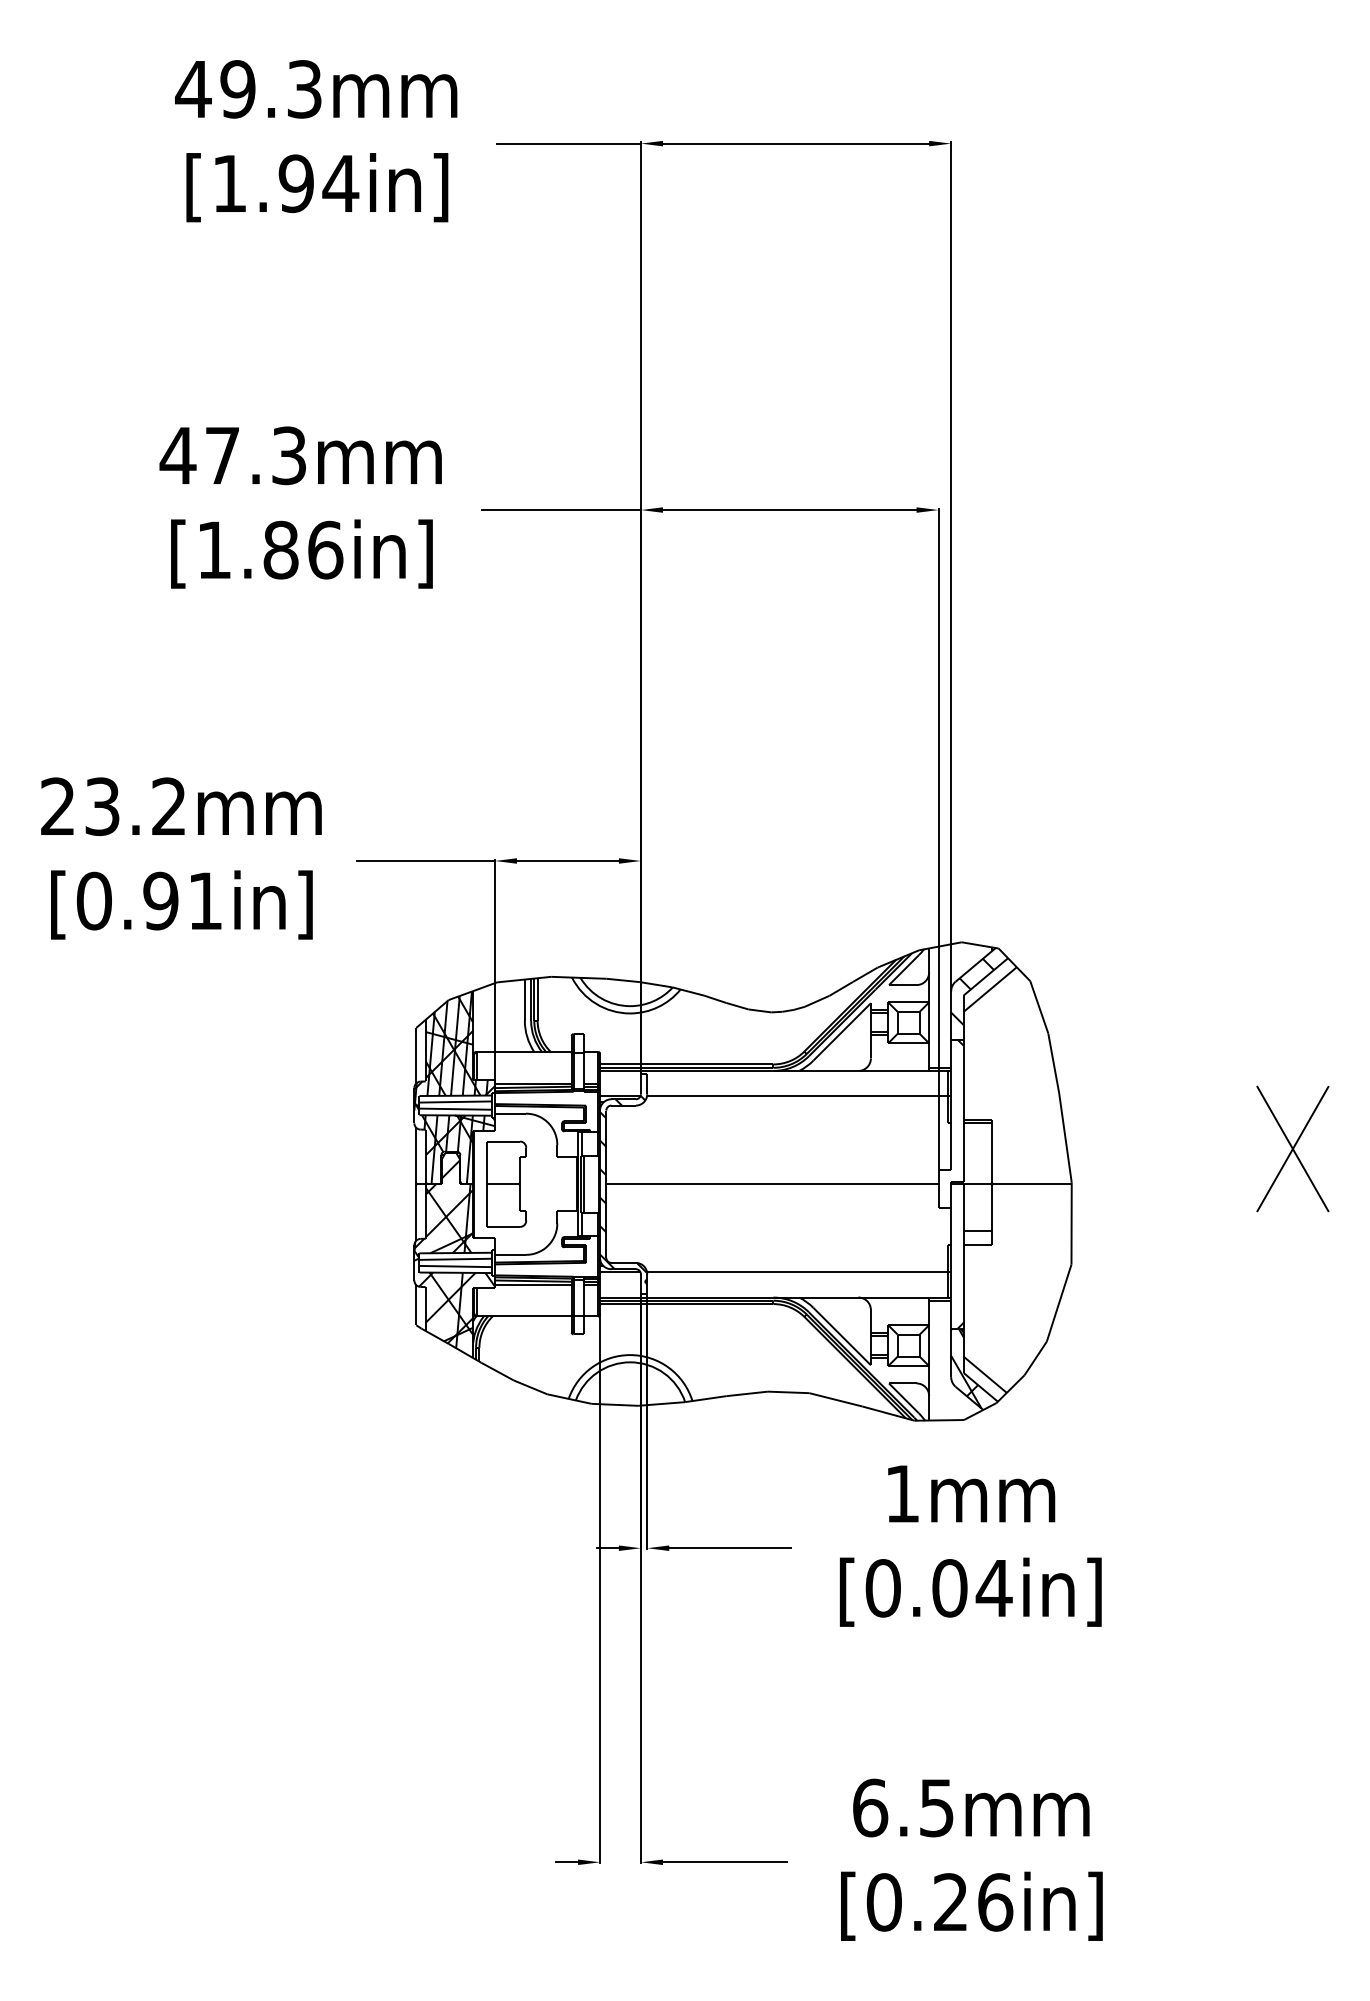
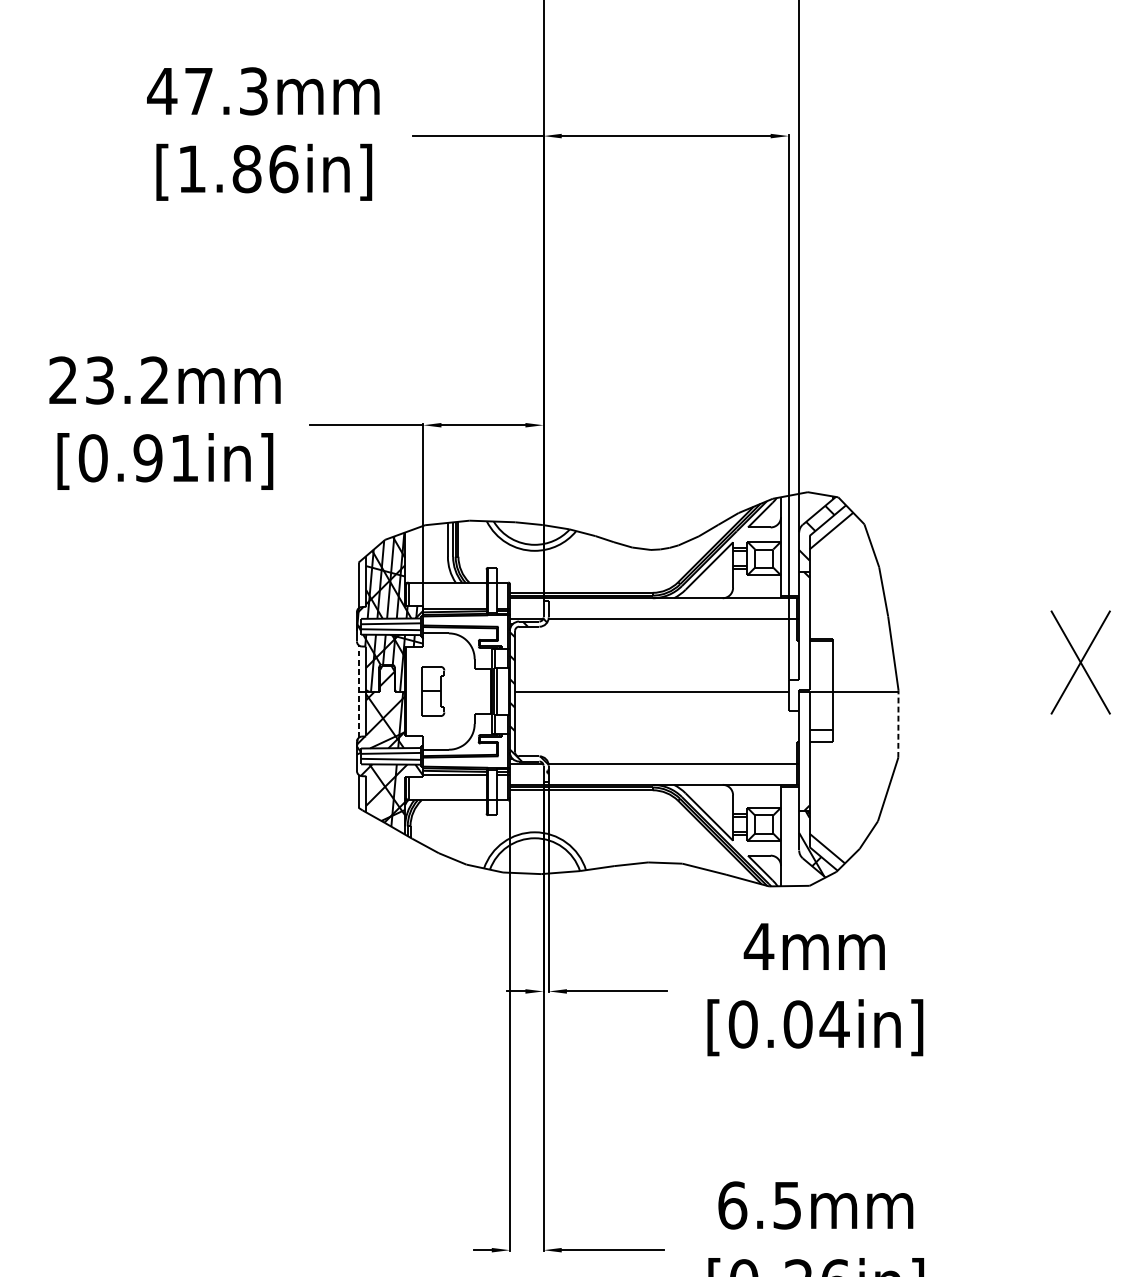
line: (416, 1183) -> (358, 690), solid -> dashed
part: (506, 1183) -> (432, 690), size x0.7
line: (1071, 1223) -> (898, 723), solid -> dashed
text: (902, 1493) -> (759, 946), 1mm -> 4mm

